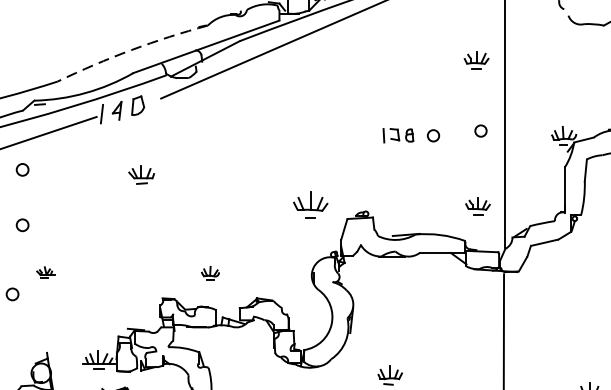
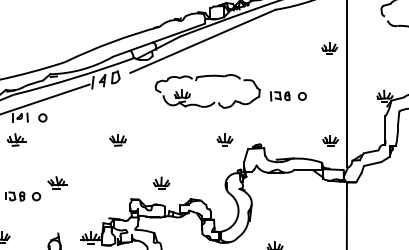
arc: (131, 50) -> (111, 42), dashed -> solid
circle: (481, 131) -> (332, 93), removed
part: (294, 143) -> (214, 101), added
part: (140, 175) -> (117, 140), moved
part: (310, 203) -> (224, 139), size x0.71
circle: (22, 224) -> (42, 152), removed
part: (45, 272) -> (57, 182), size x1.67
part: (210, 272) -> (161, 182), size x1.43

